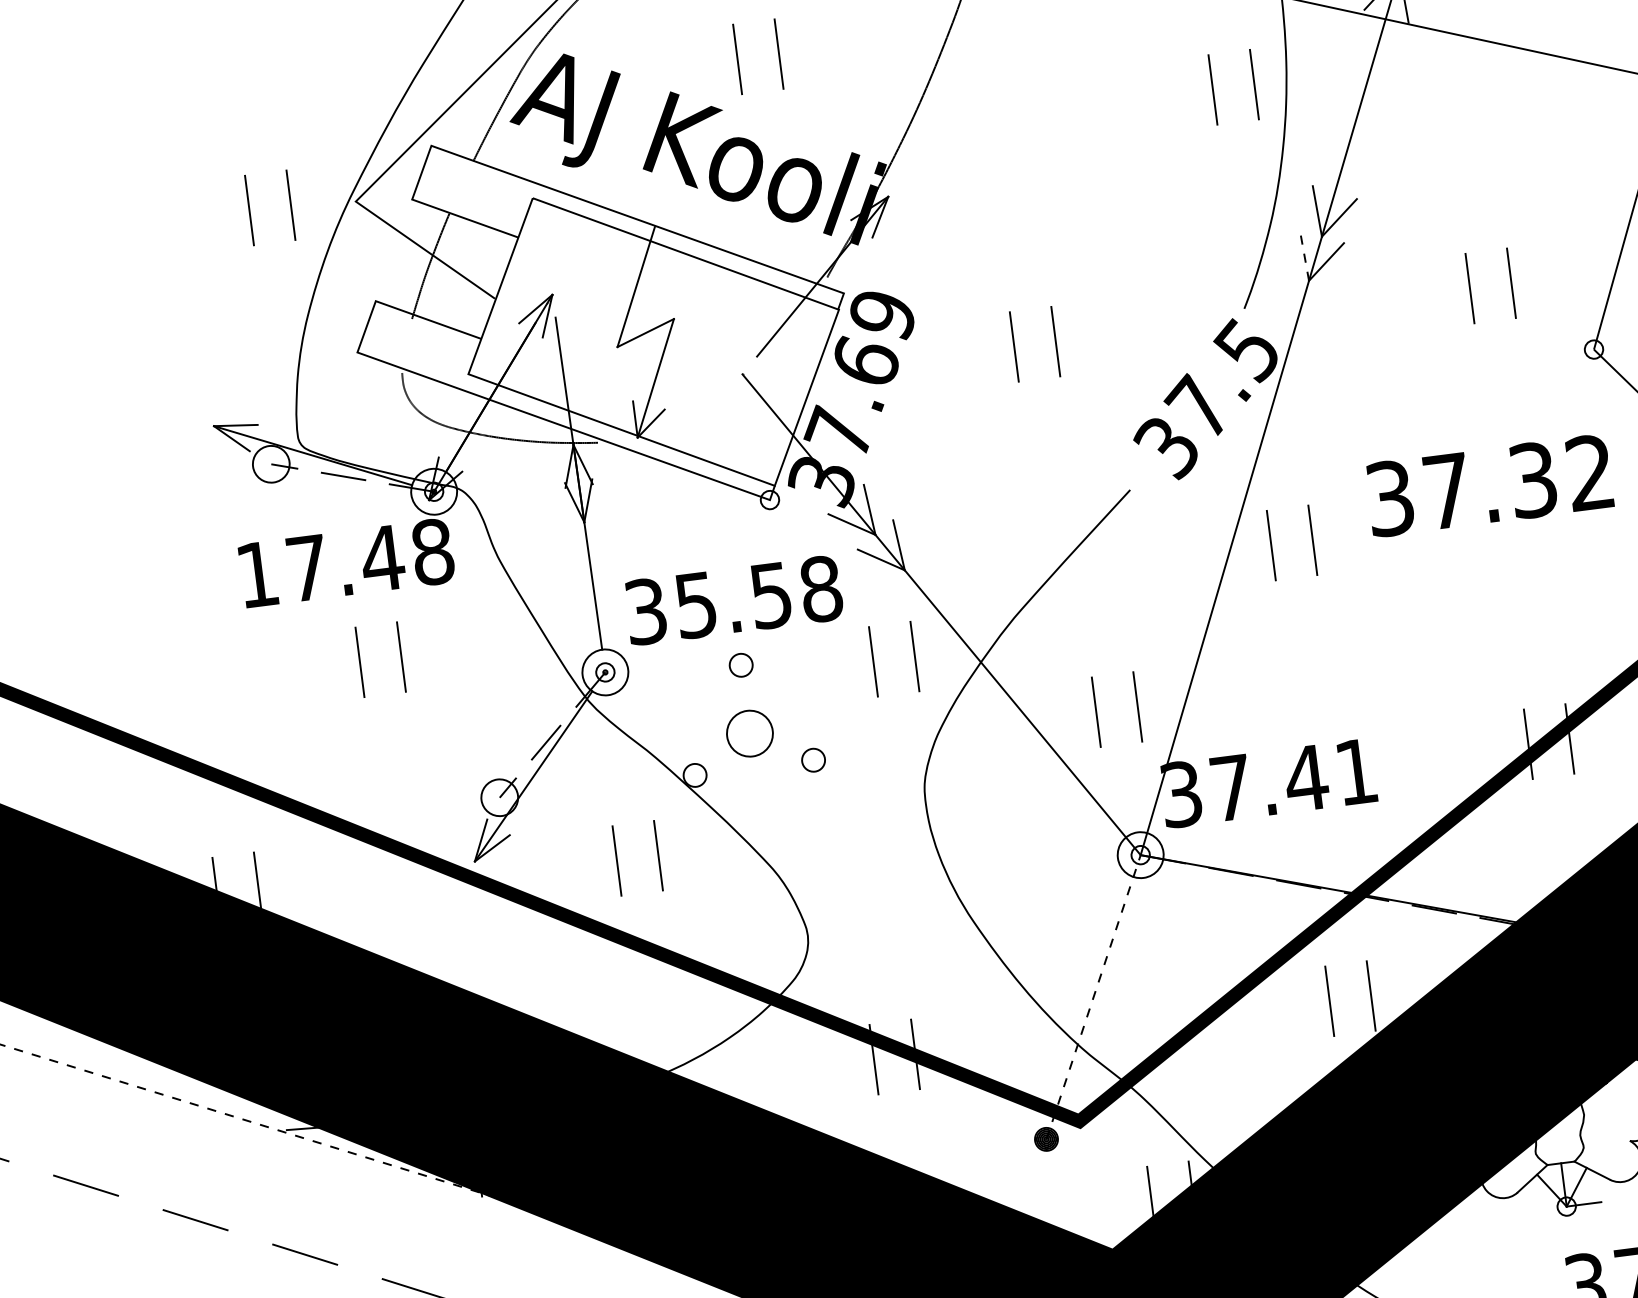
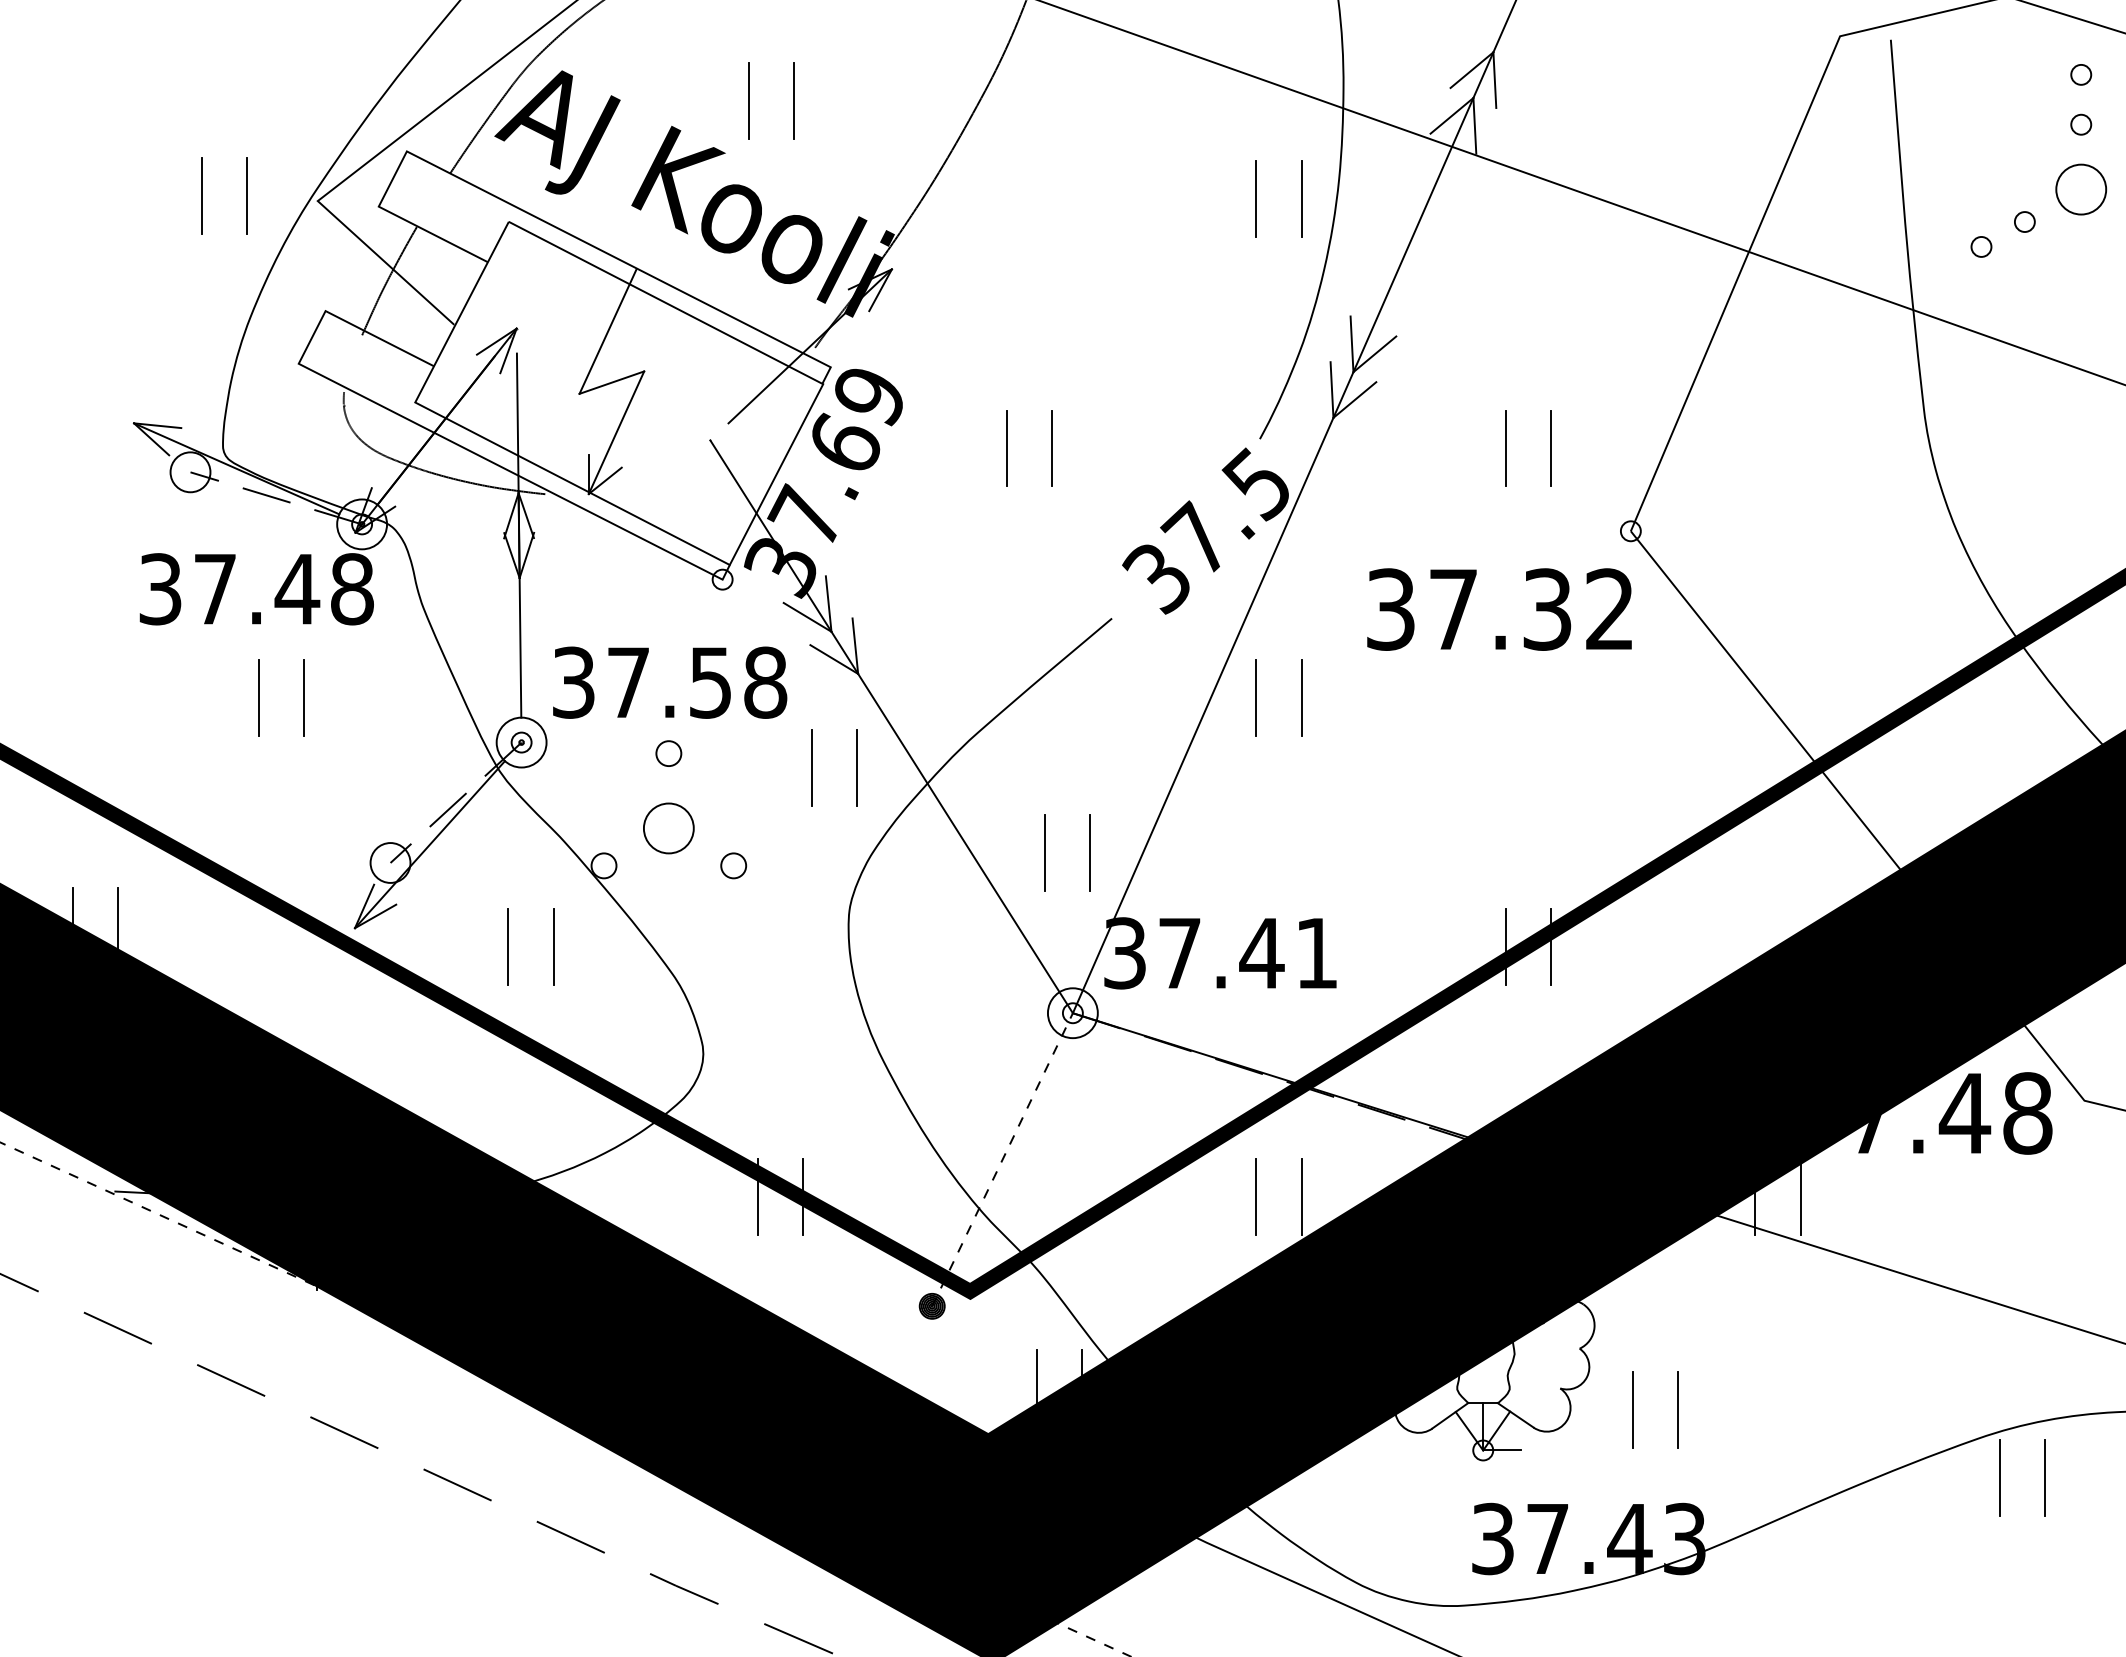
line: (1304, 255) -> (1332, 390), dashed -> solid
text: (1489, 485) -> (1499, 609), moved
text: (257, 574) -> (160, 589), 17.48 -> 37.48
text: (696, 605) -> (628, 682), 35.58 -> 37.58

